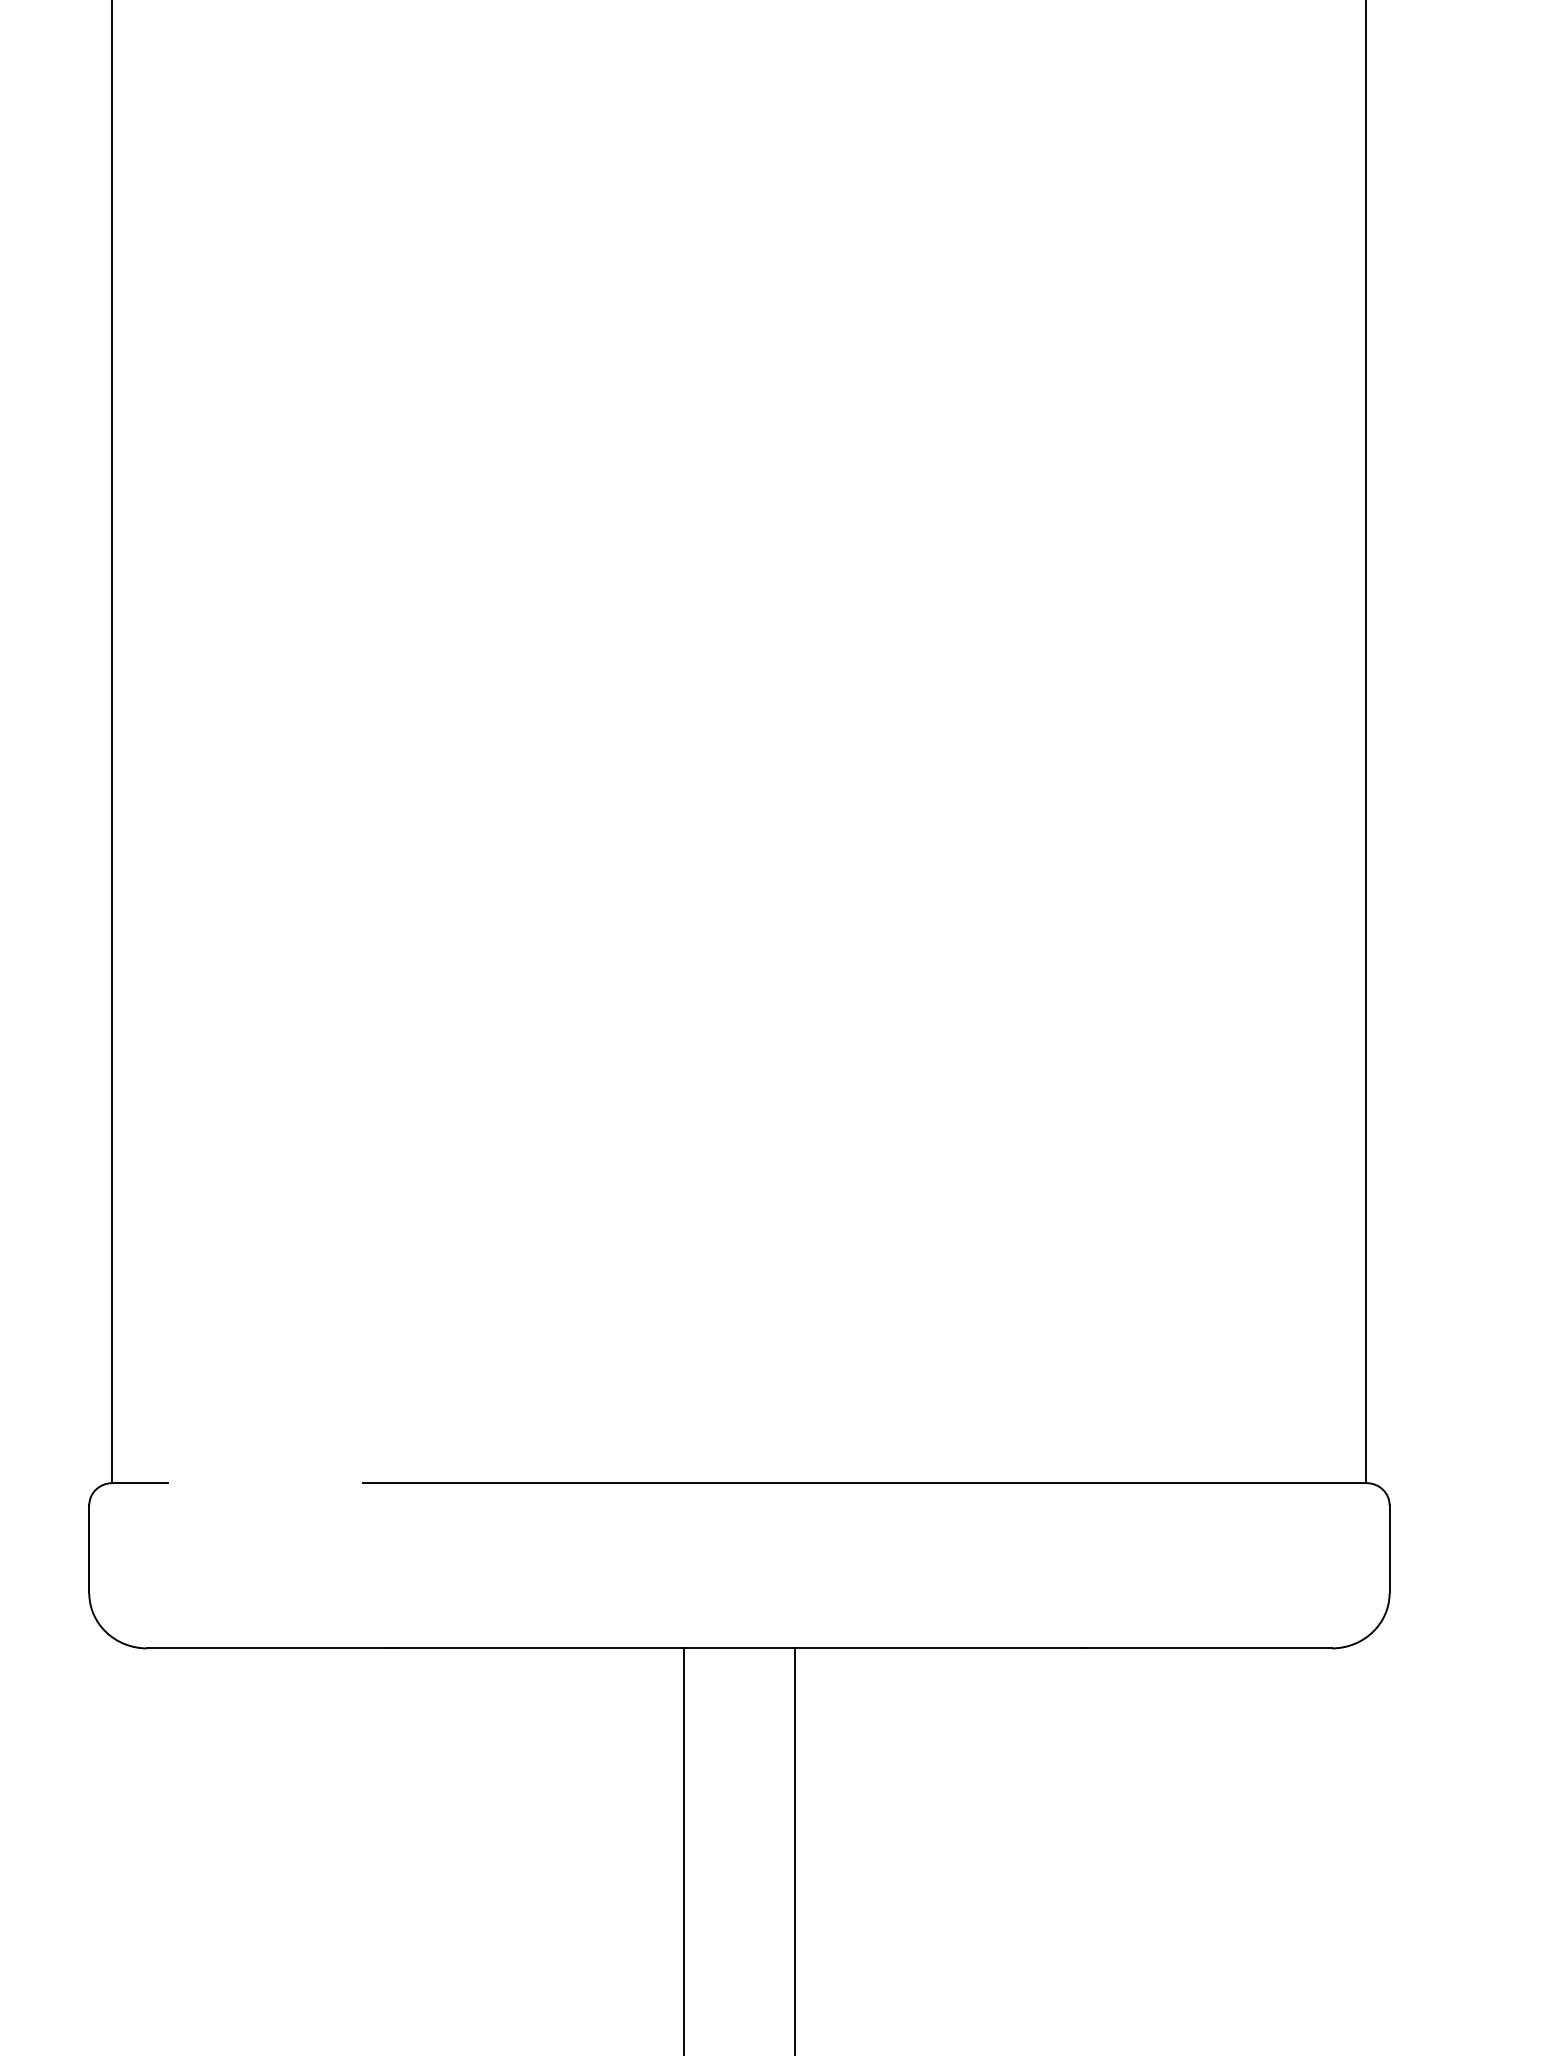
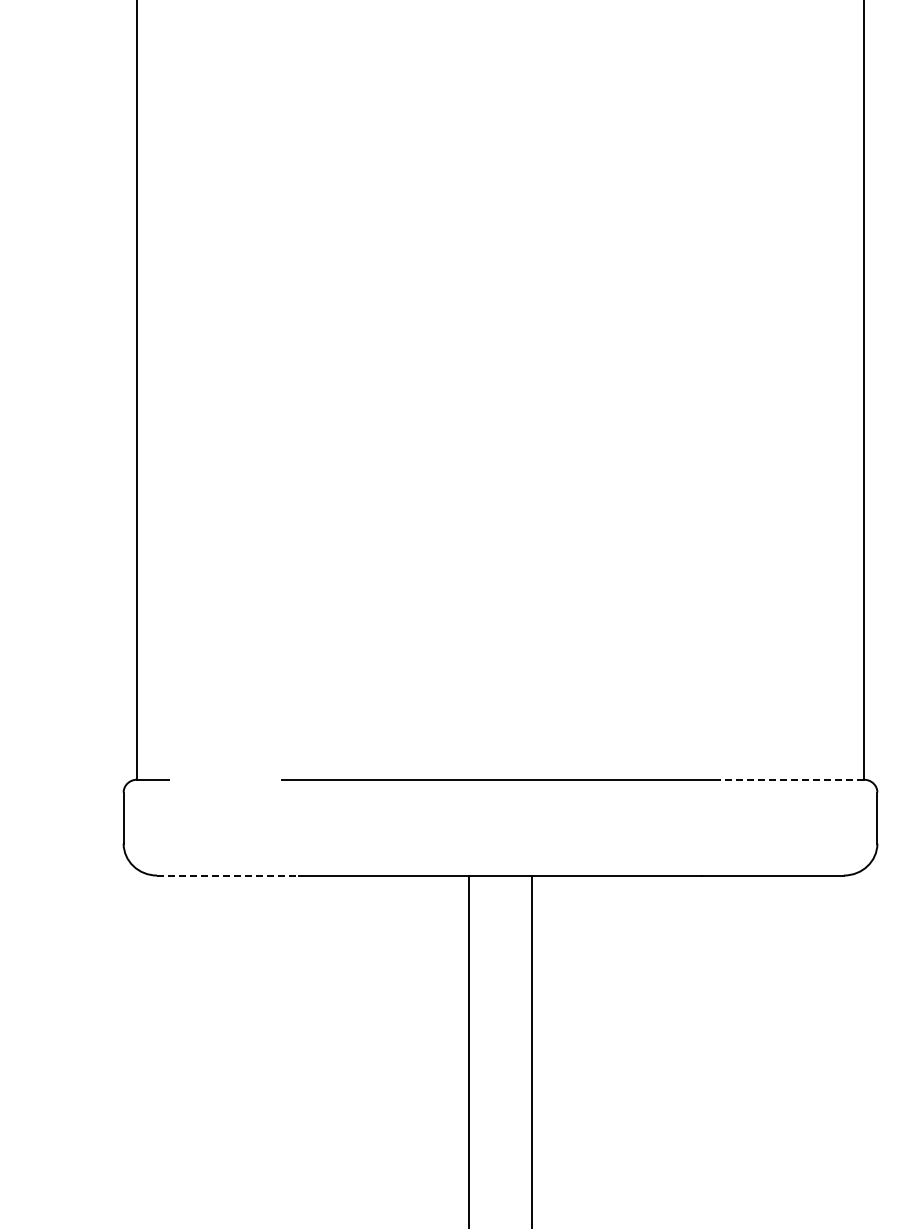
line: (1243, 1482) -> (792, 779), solid -> dashed
line: (270, 1648) -> (228, 875), solid -> dashed

